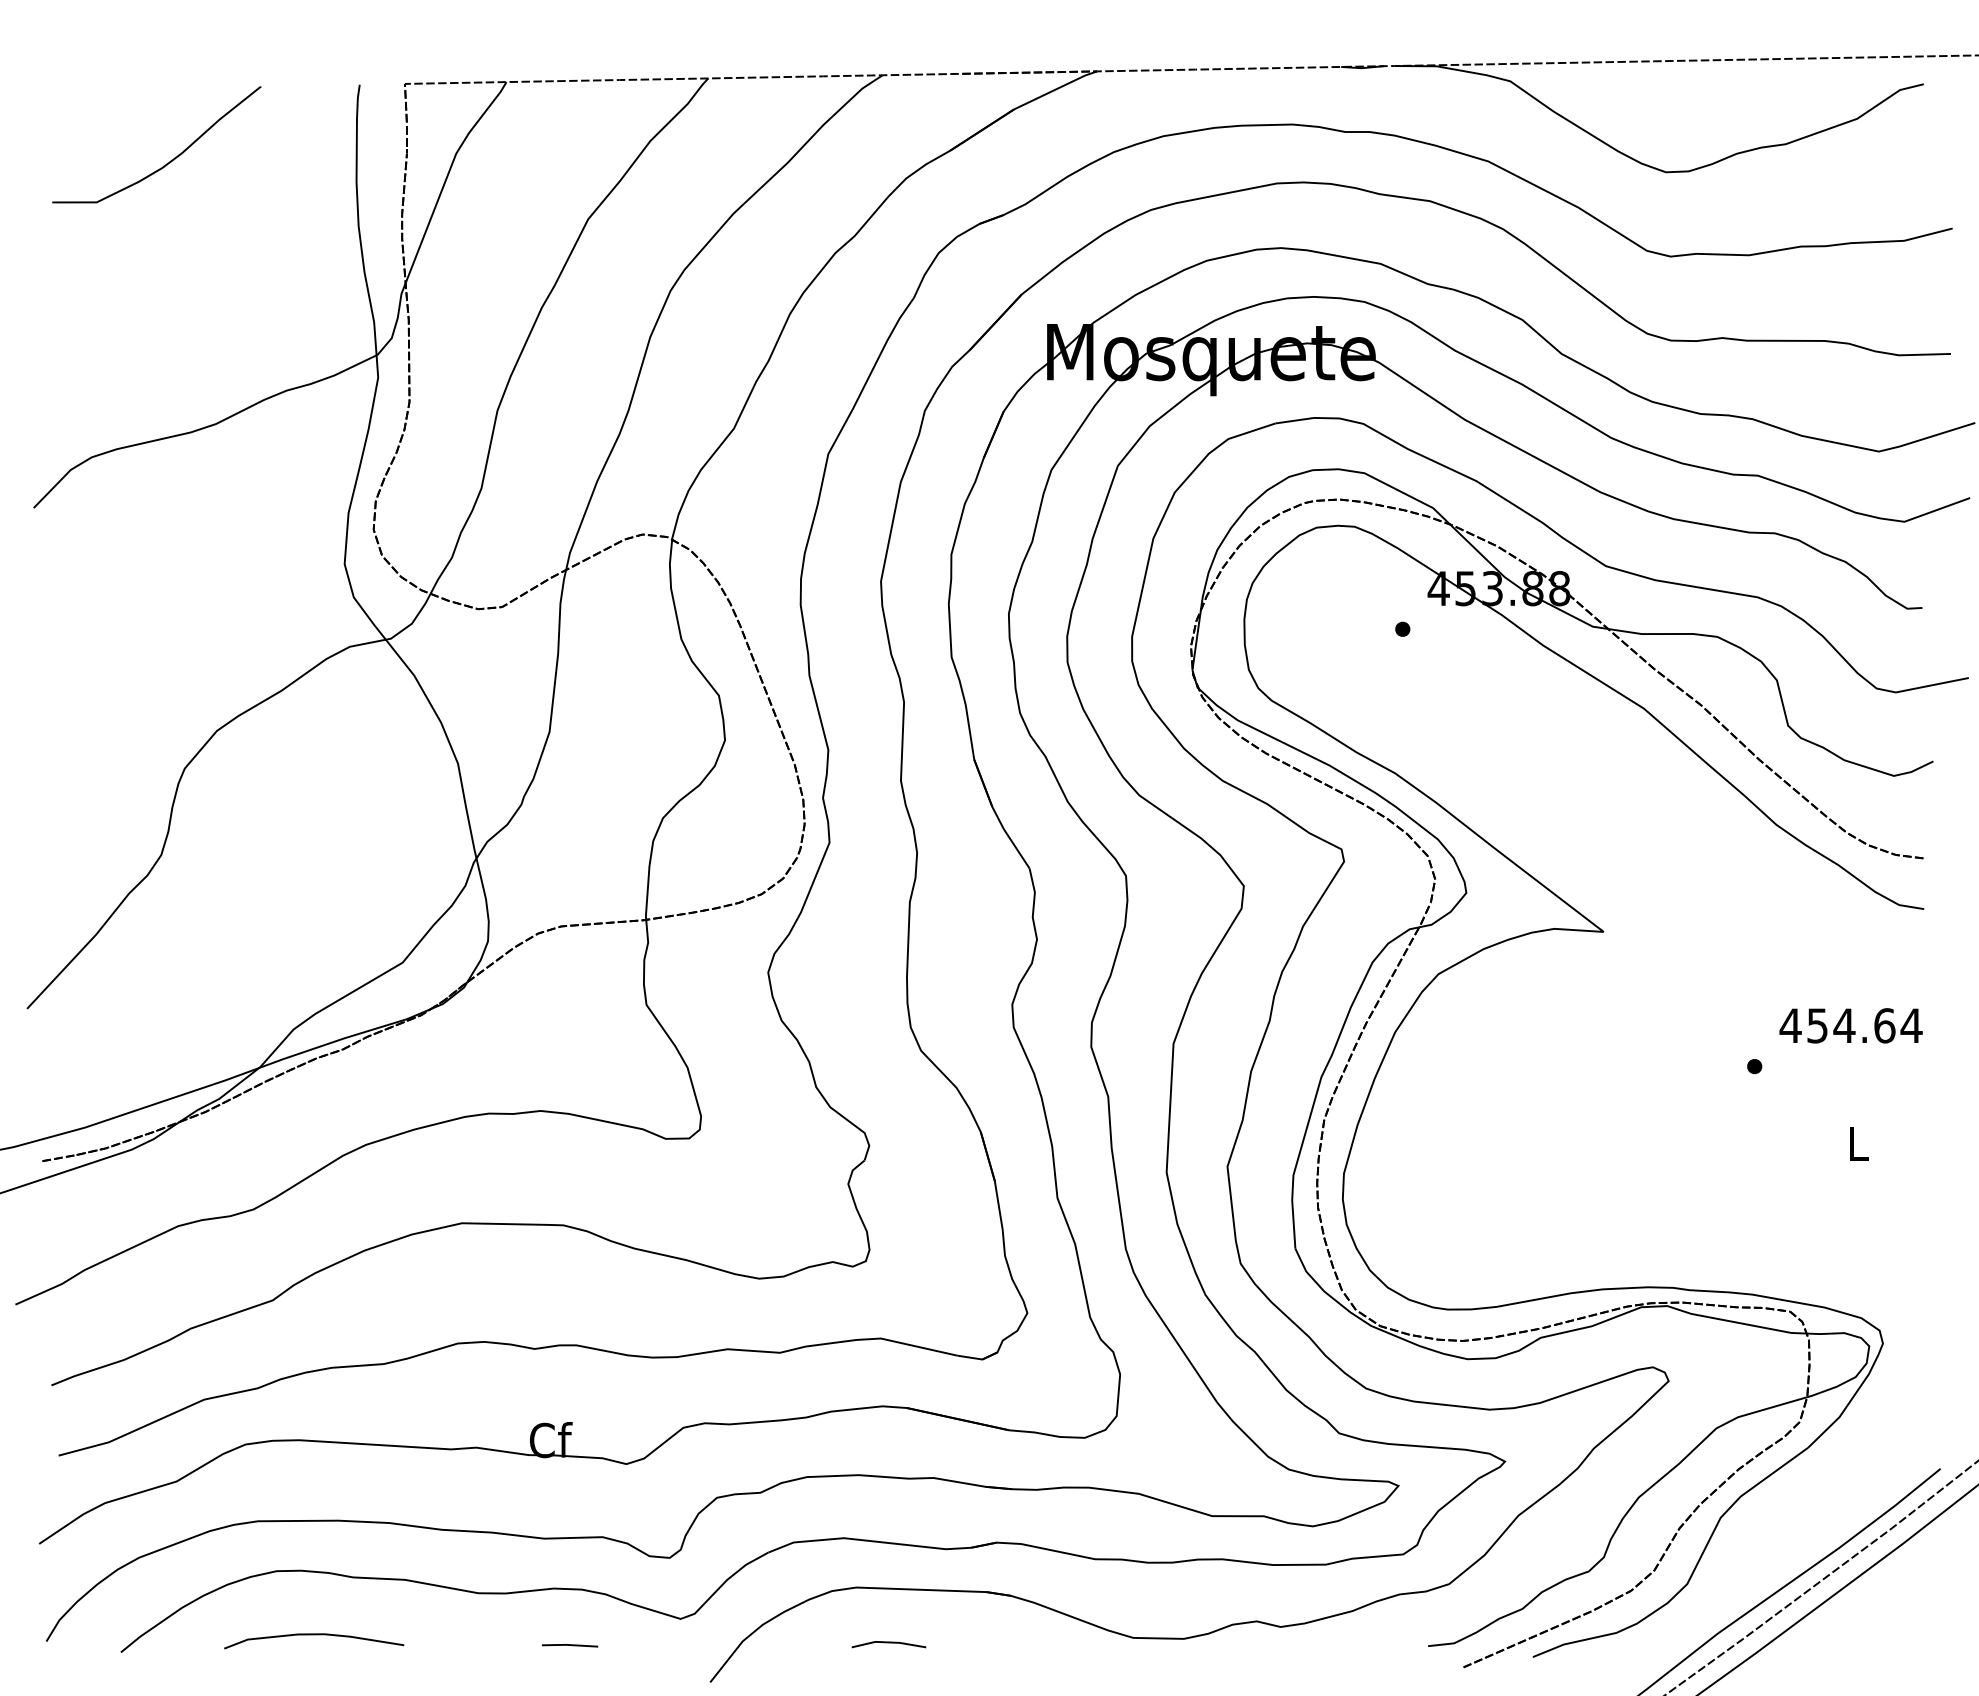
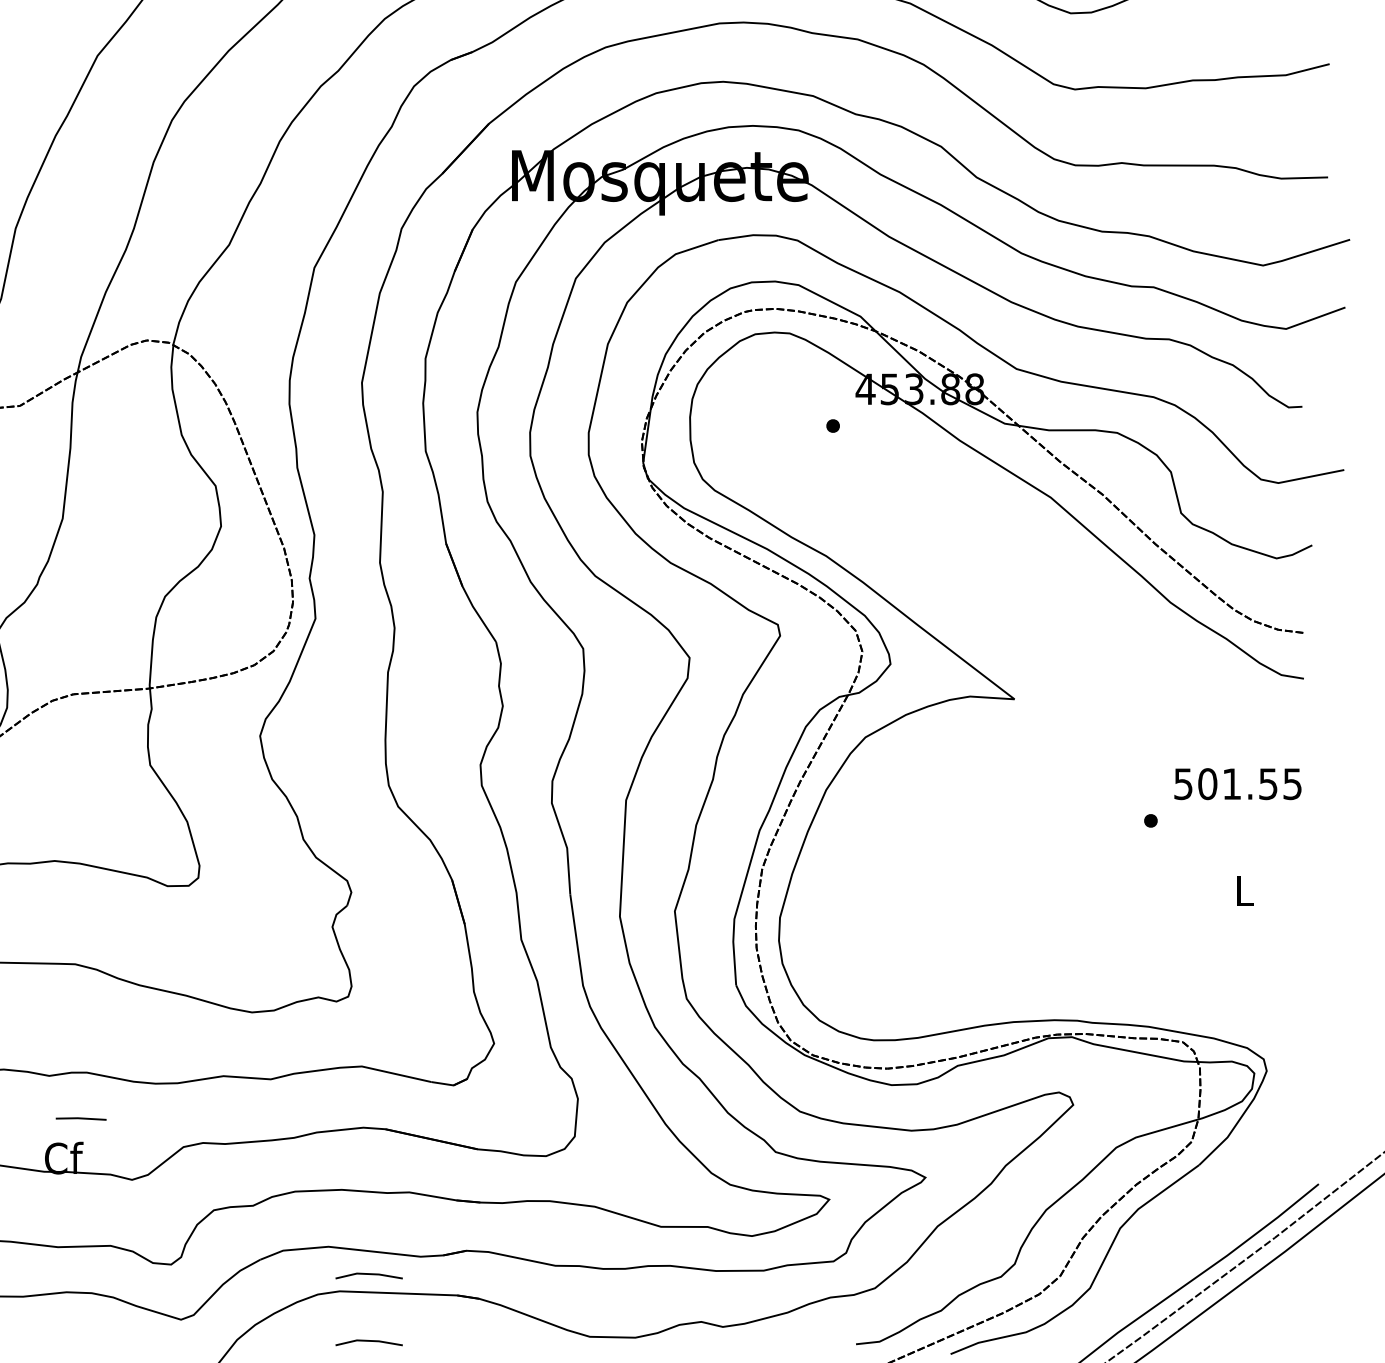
text: (1850, 1025) -> (1237, 783), 454.64 -> 501.55
line: (888, 1569) -> (368, 1275), added
line: (570, 1645) -> (81, 1118), moved

